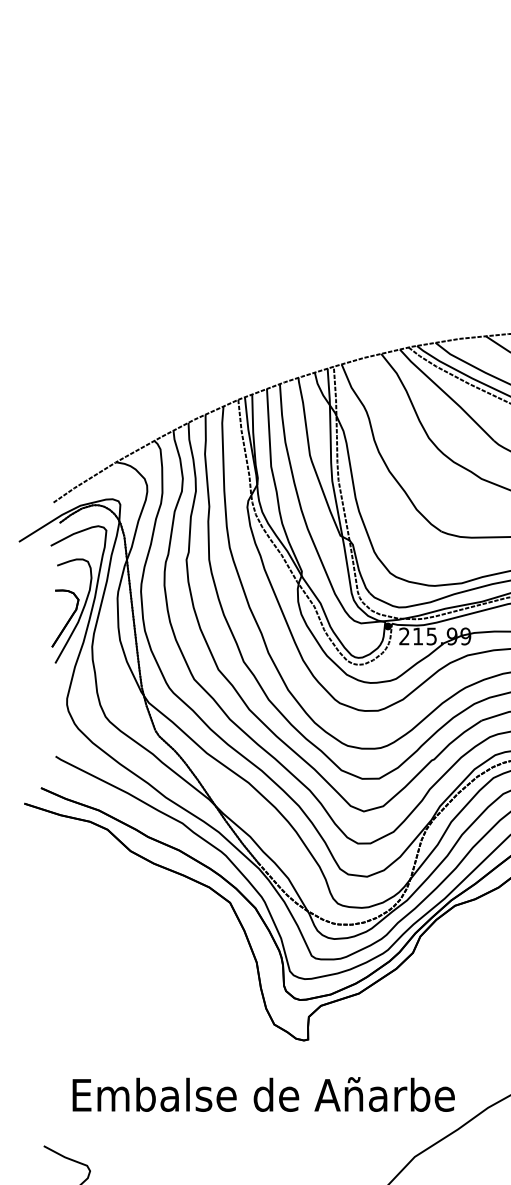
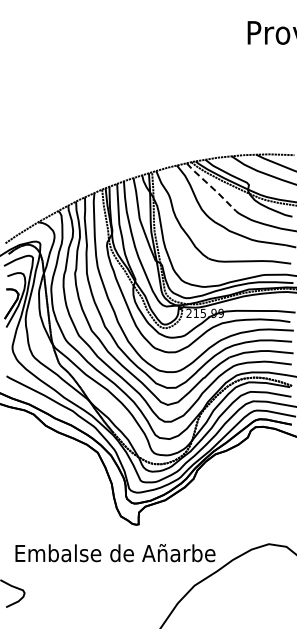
line: (447, 393) -> (211, 186), solid -> dashed

